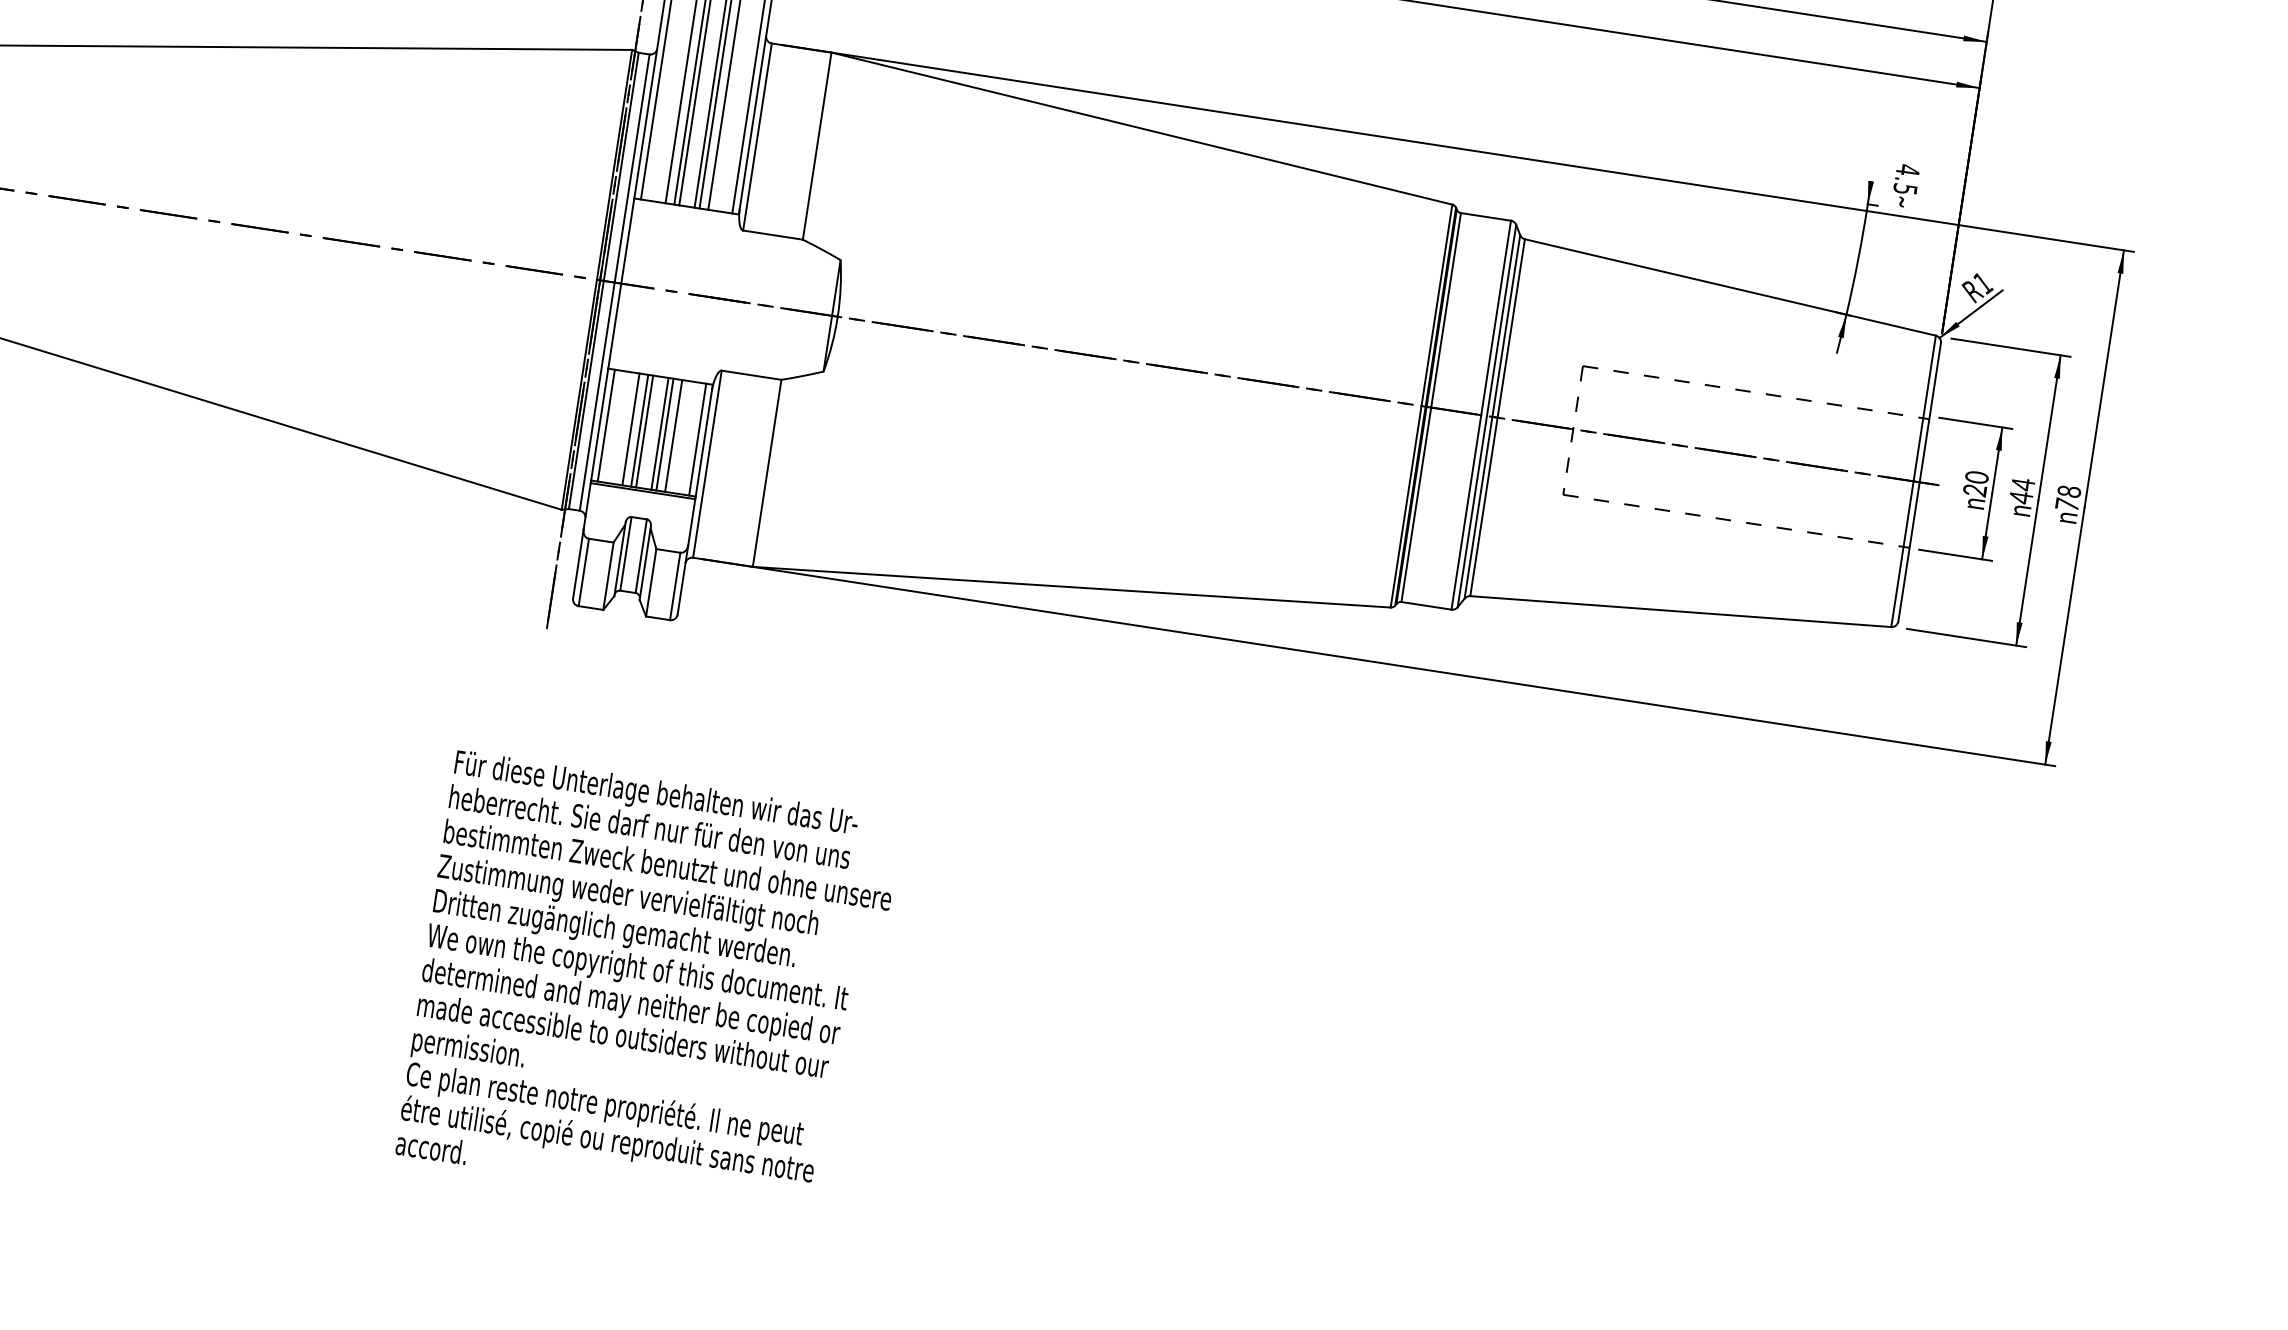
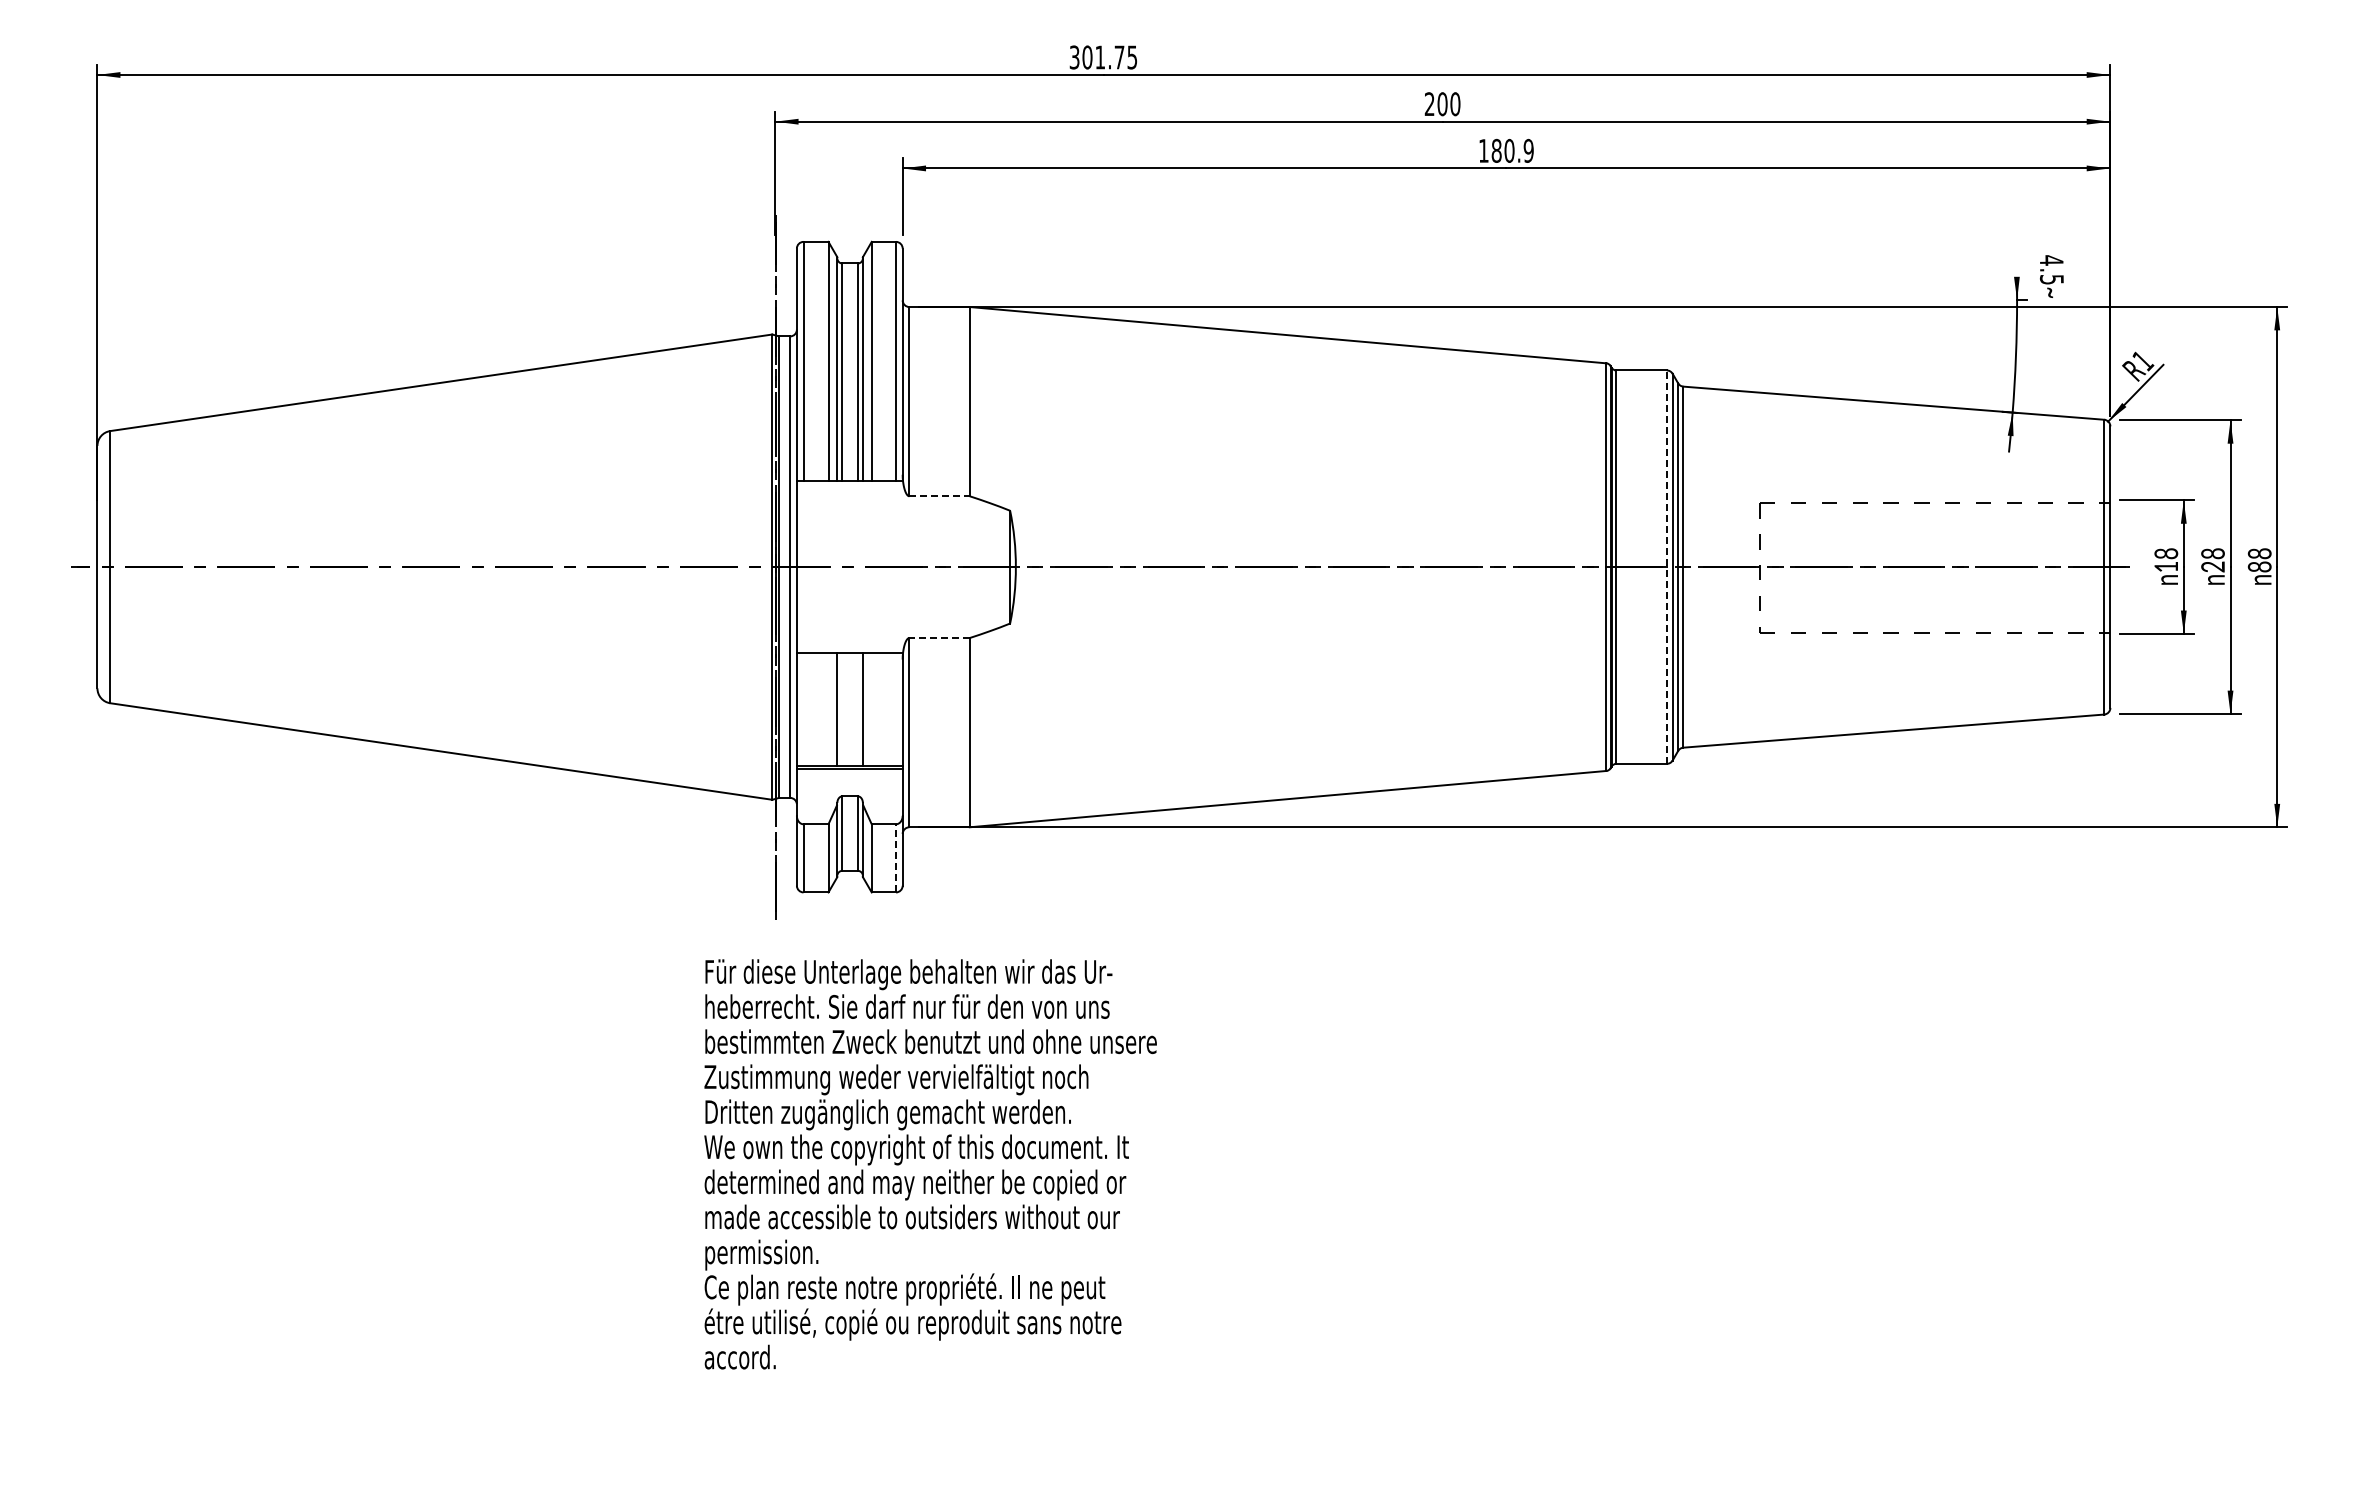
line: (773, 235) -> (940, 496), solid -> dashed
line: (751, 375) -> (939, 638), solid -> dashed
line: (1480, 415) -> (1666, 567), solid -> dashed
line: (606, 425) -> (803, 709), removed
line: (630, 429) -> (828, 709), removed
line: (644, 431) -> (842, 709), removed
line: (659, 433) -> (857, 709), removed
line: (673, 435) -> (871, 709), removed
line: (698, 439) -> (896, 709), removed
text: (1975, 483) -> (2165, 559), 20 -> 18
text: (2021, 491) -> (2212, 560), 44 -> 28
text: (2067, 504) -> (2259, 566), 78 -> 88
line: (675, 585) -> (896, 857), solid -> dashed
text: (648, 986) -> (930, 1164), moved

